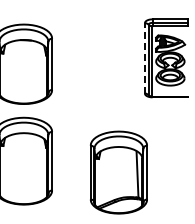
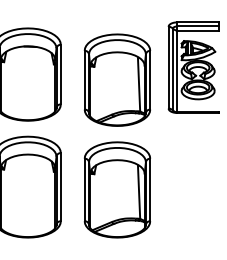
line: (144, 57) -> (168, 66), dashed -> solid
part: (100, 68) -> (116, 79), added
part: (118, 172) -> (116, 189), moved

